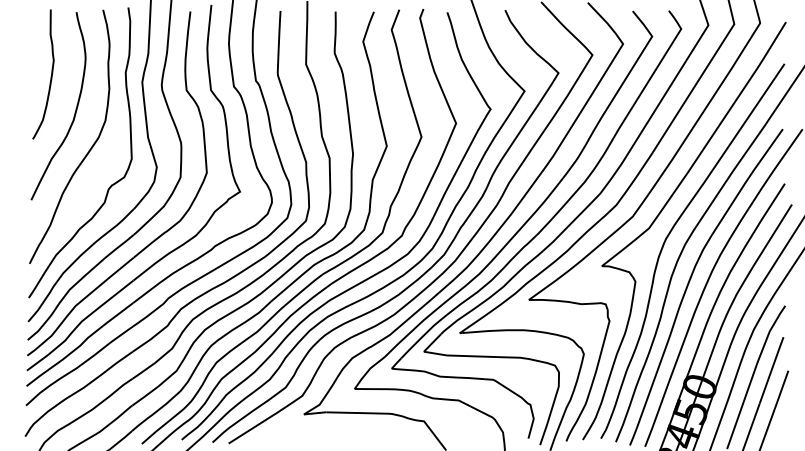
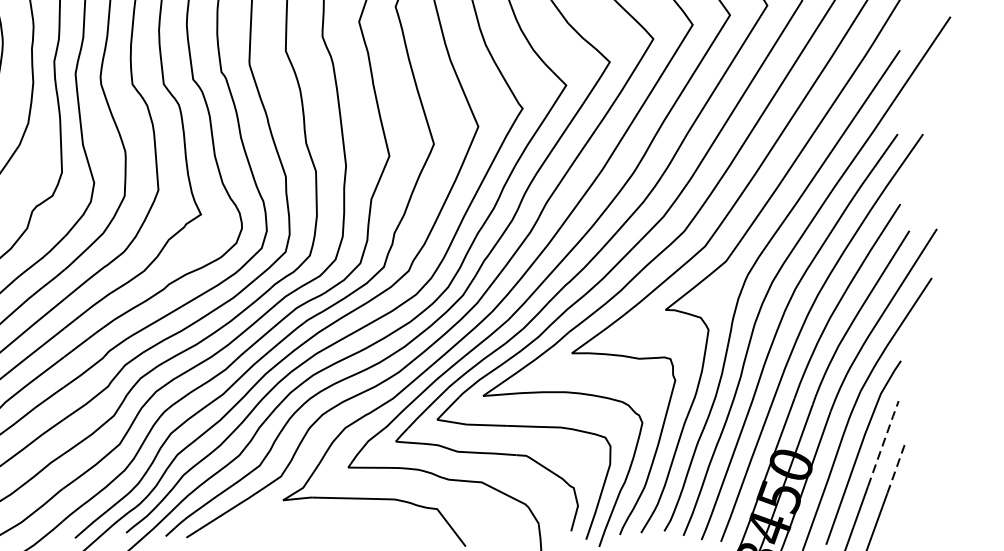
line: (771, 369) -> (883, 442), solid -> dashed
line: (781, 390) -> (896, 469), solid -> dashed

